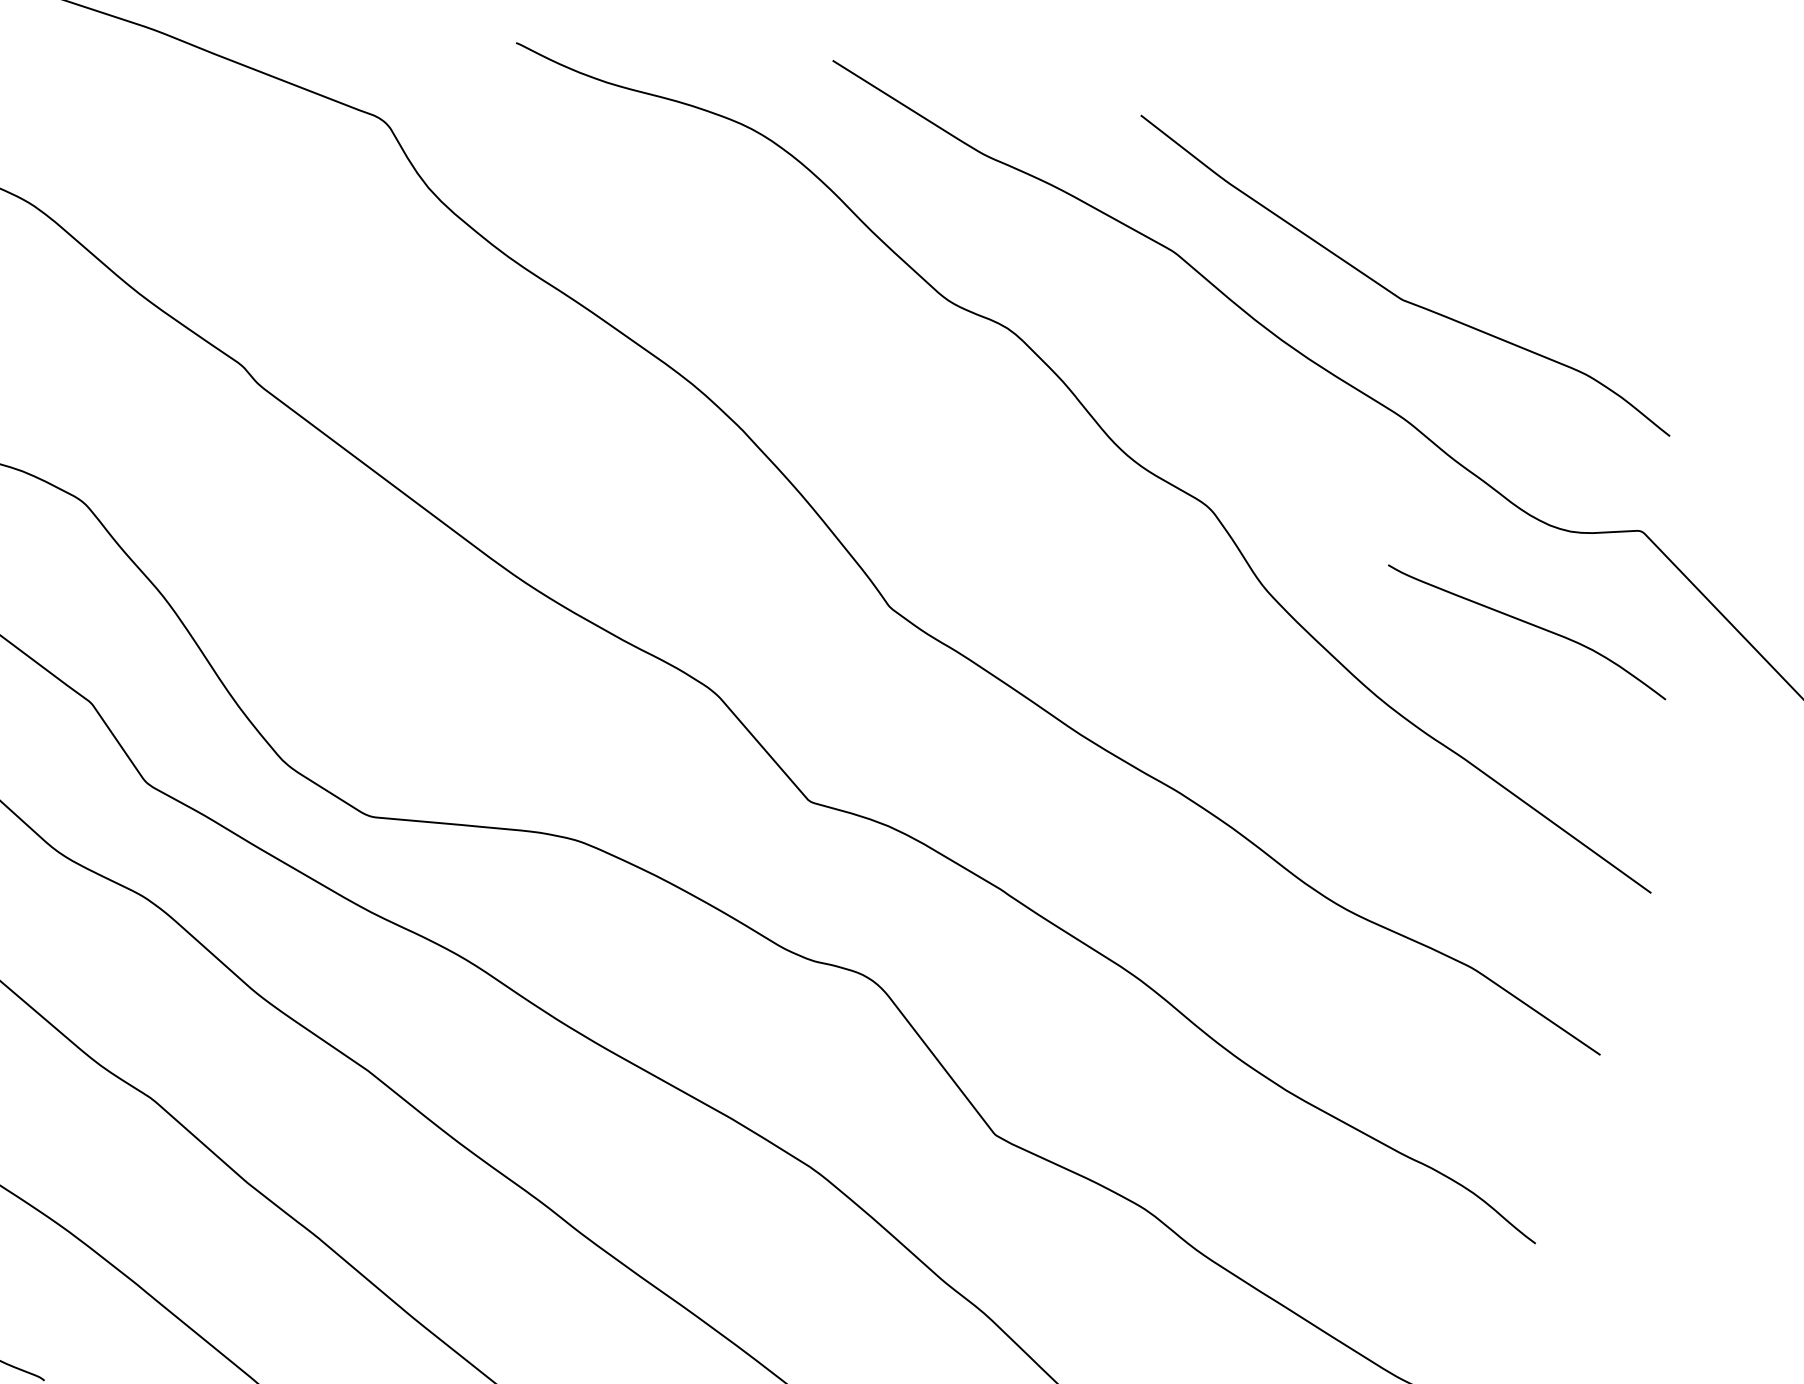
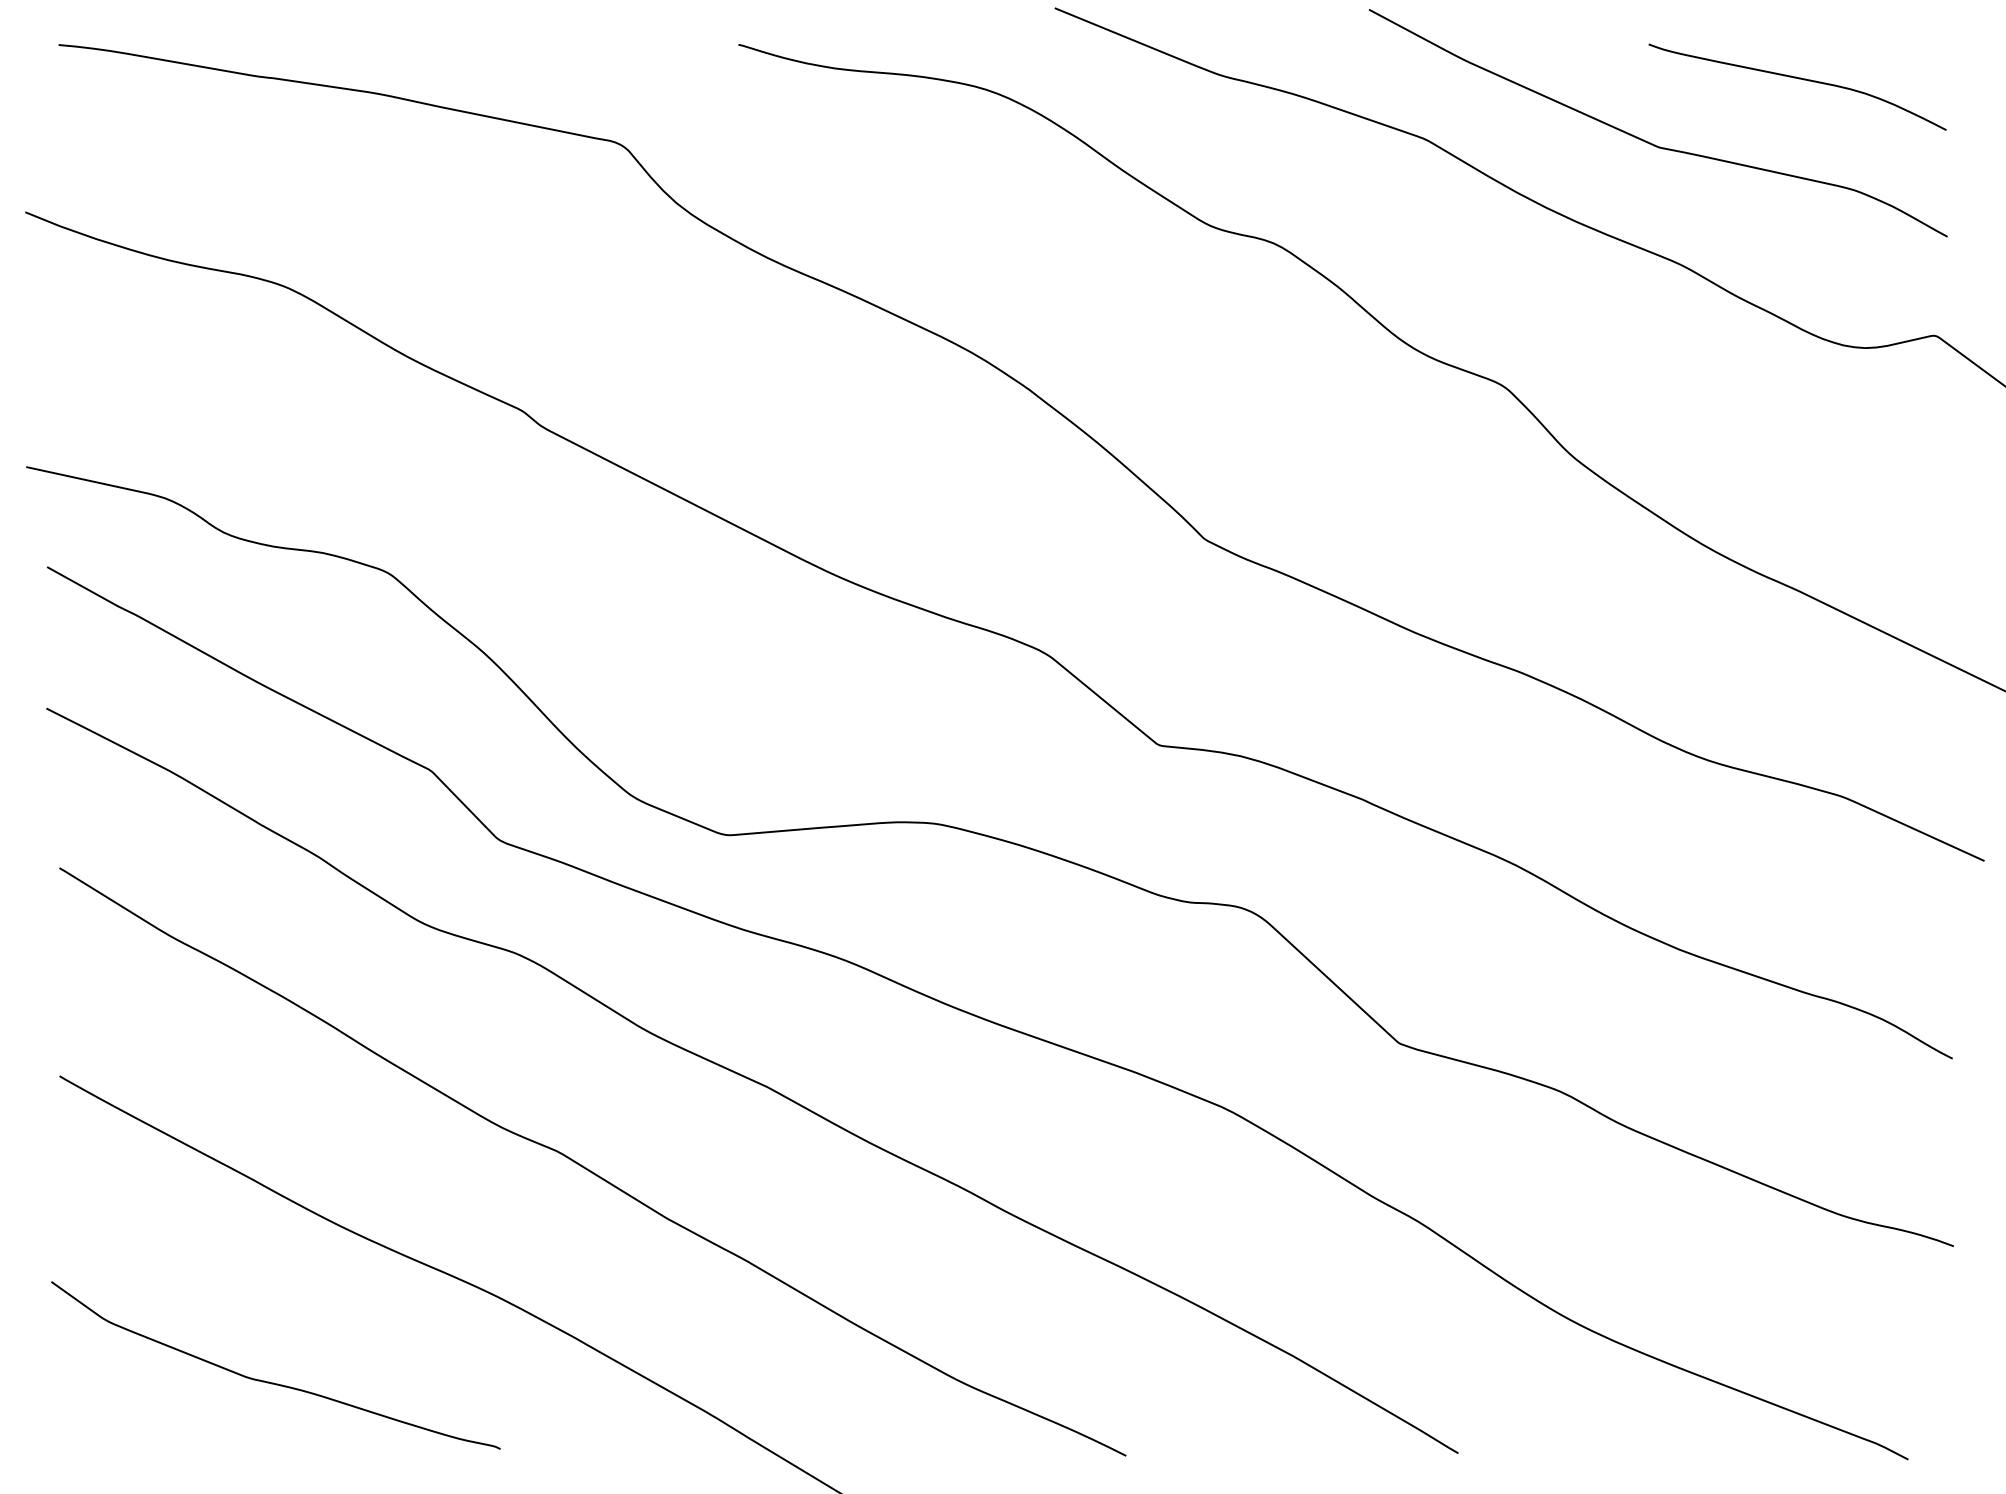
curve: (1529, 624) -> (1798, 79), moved

